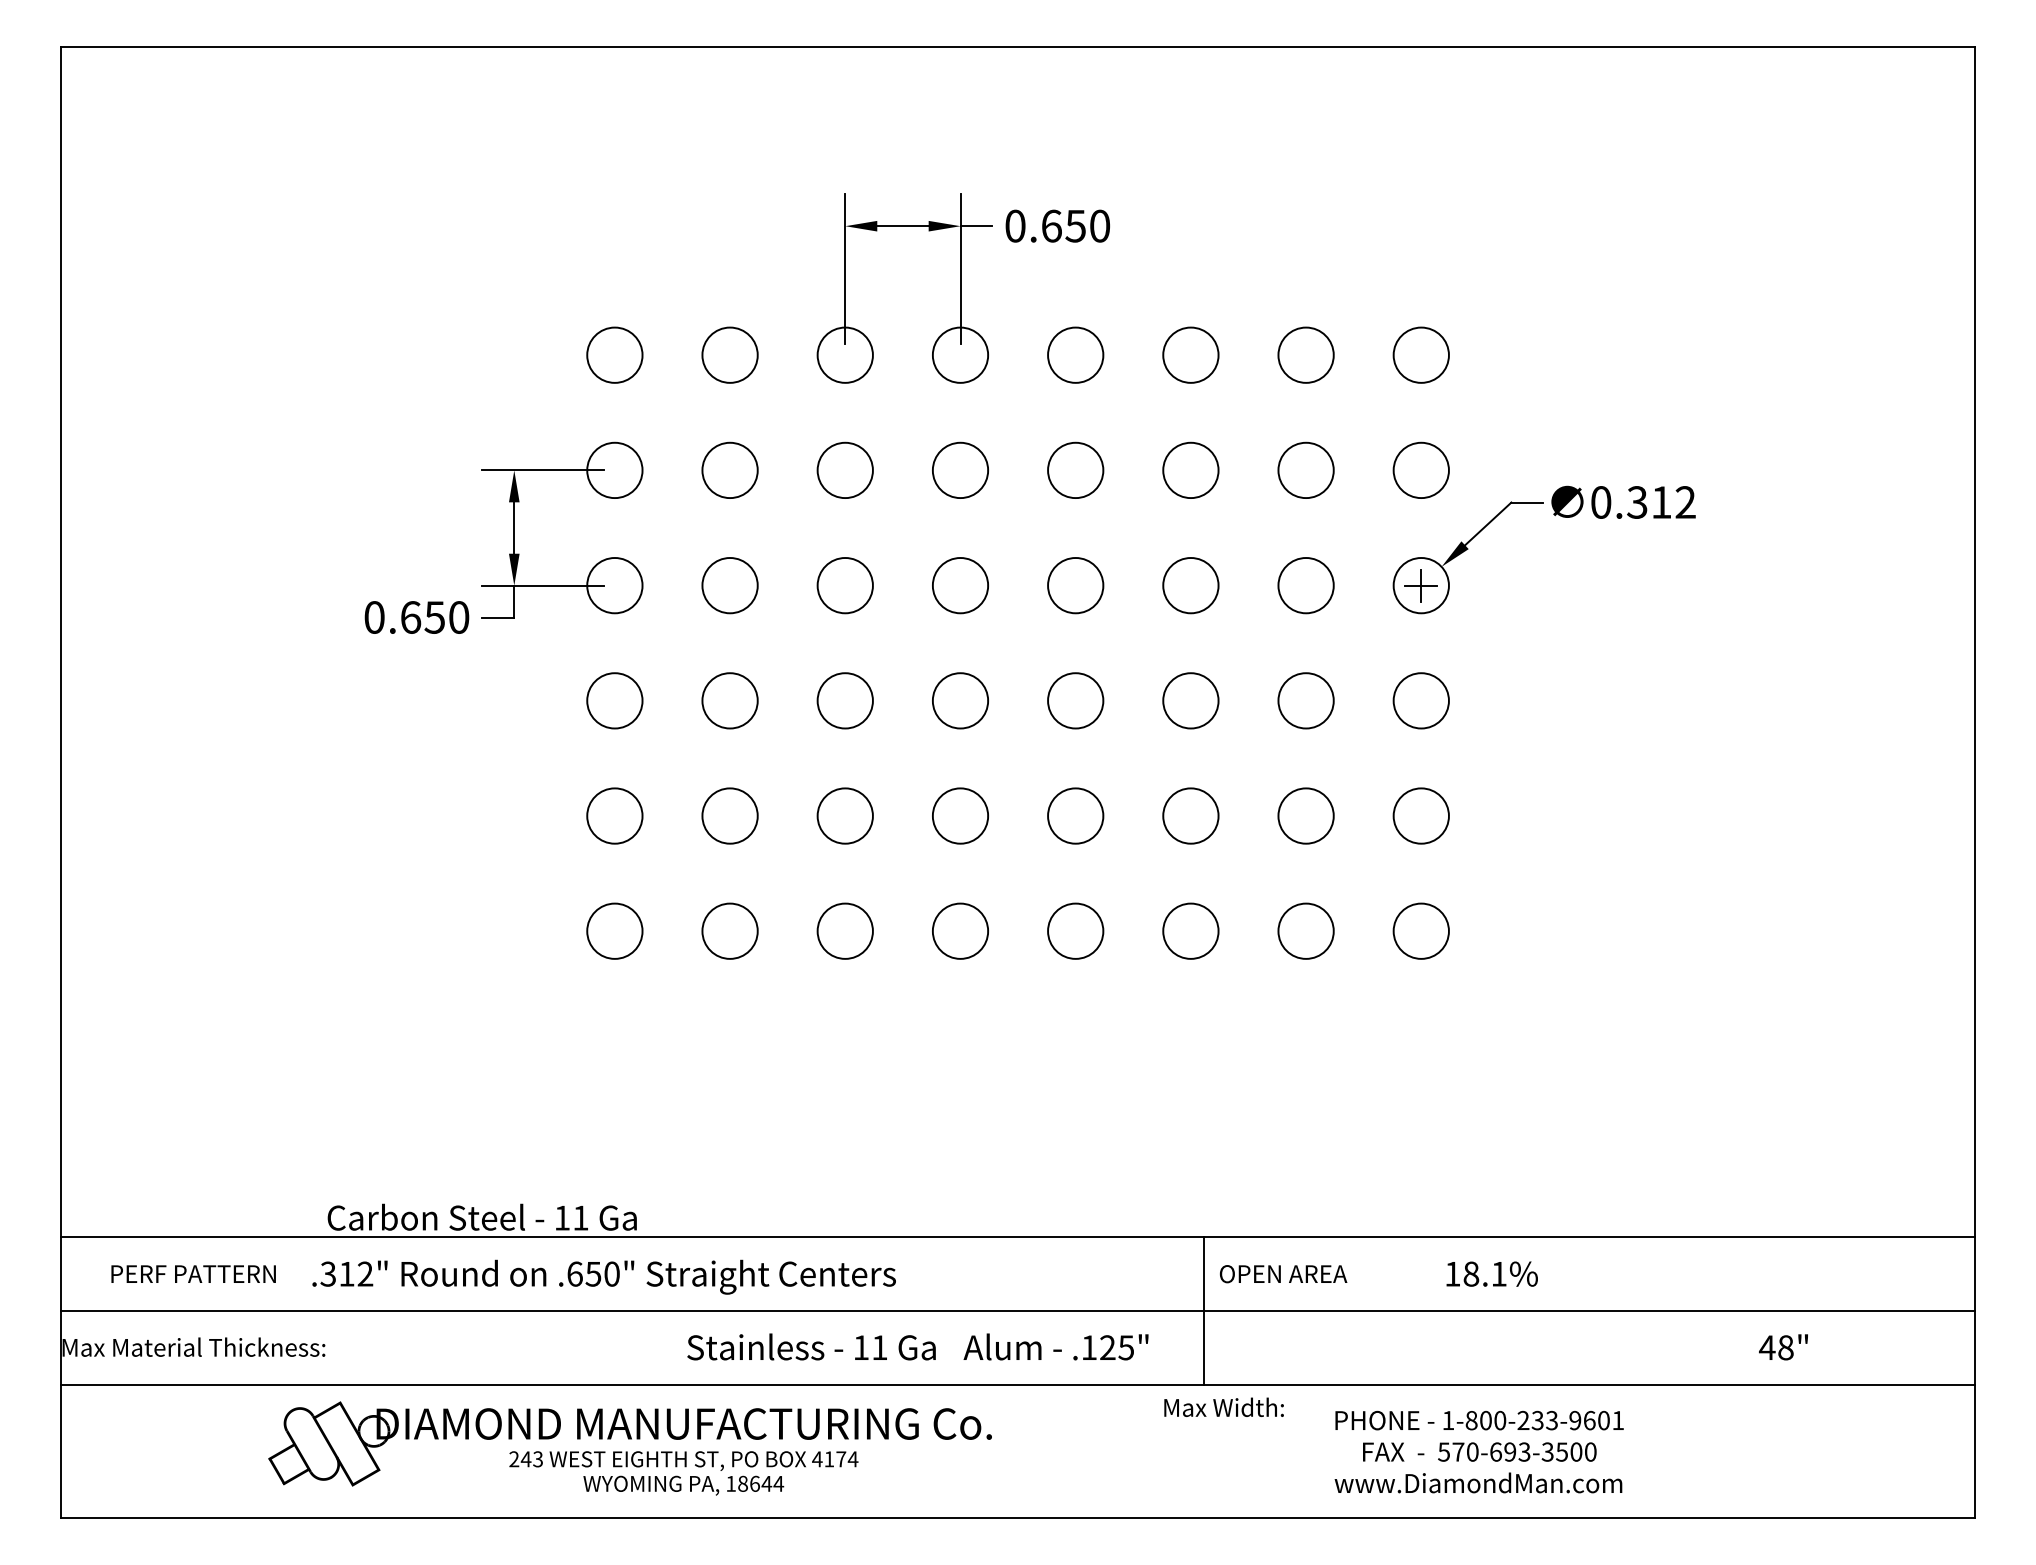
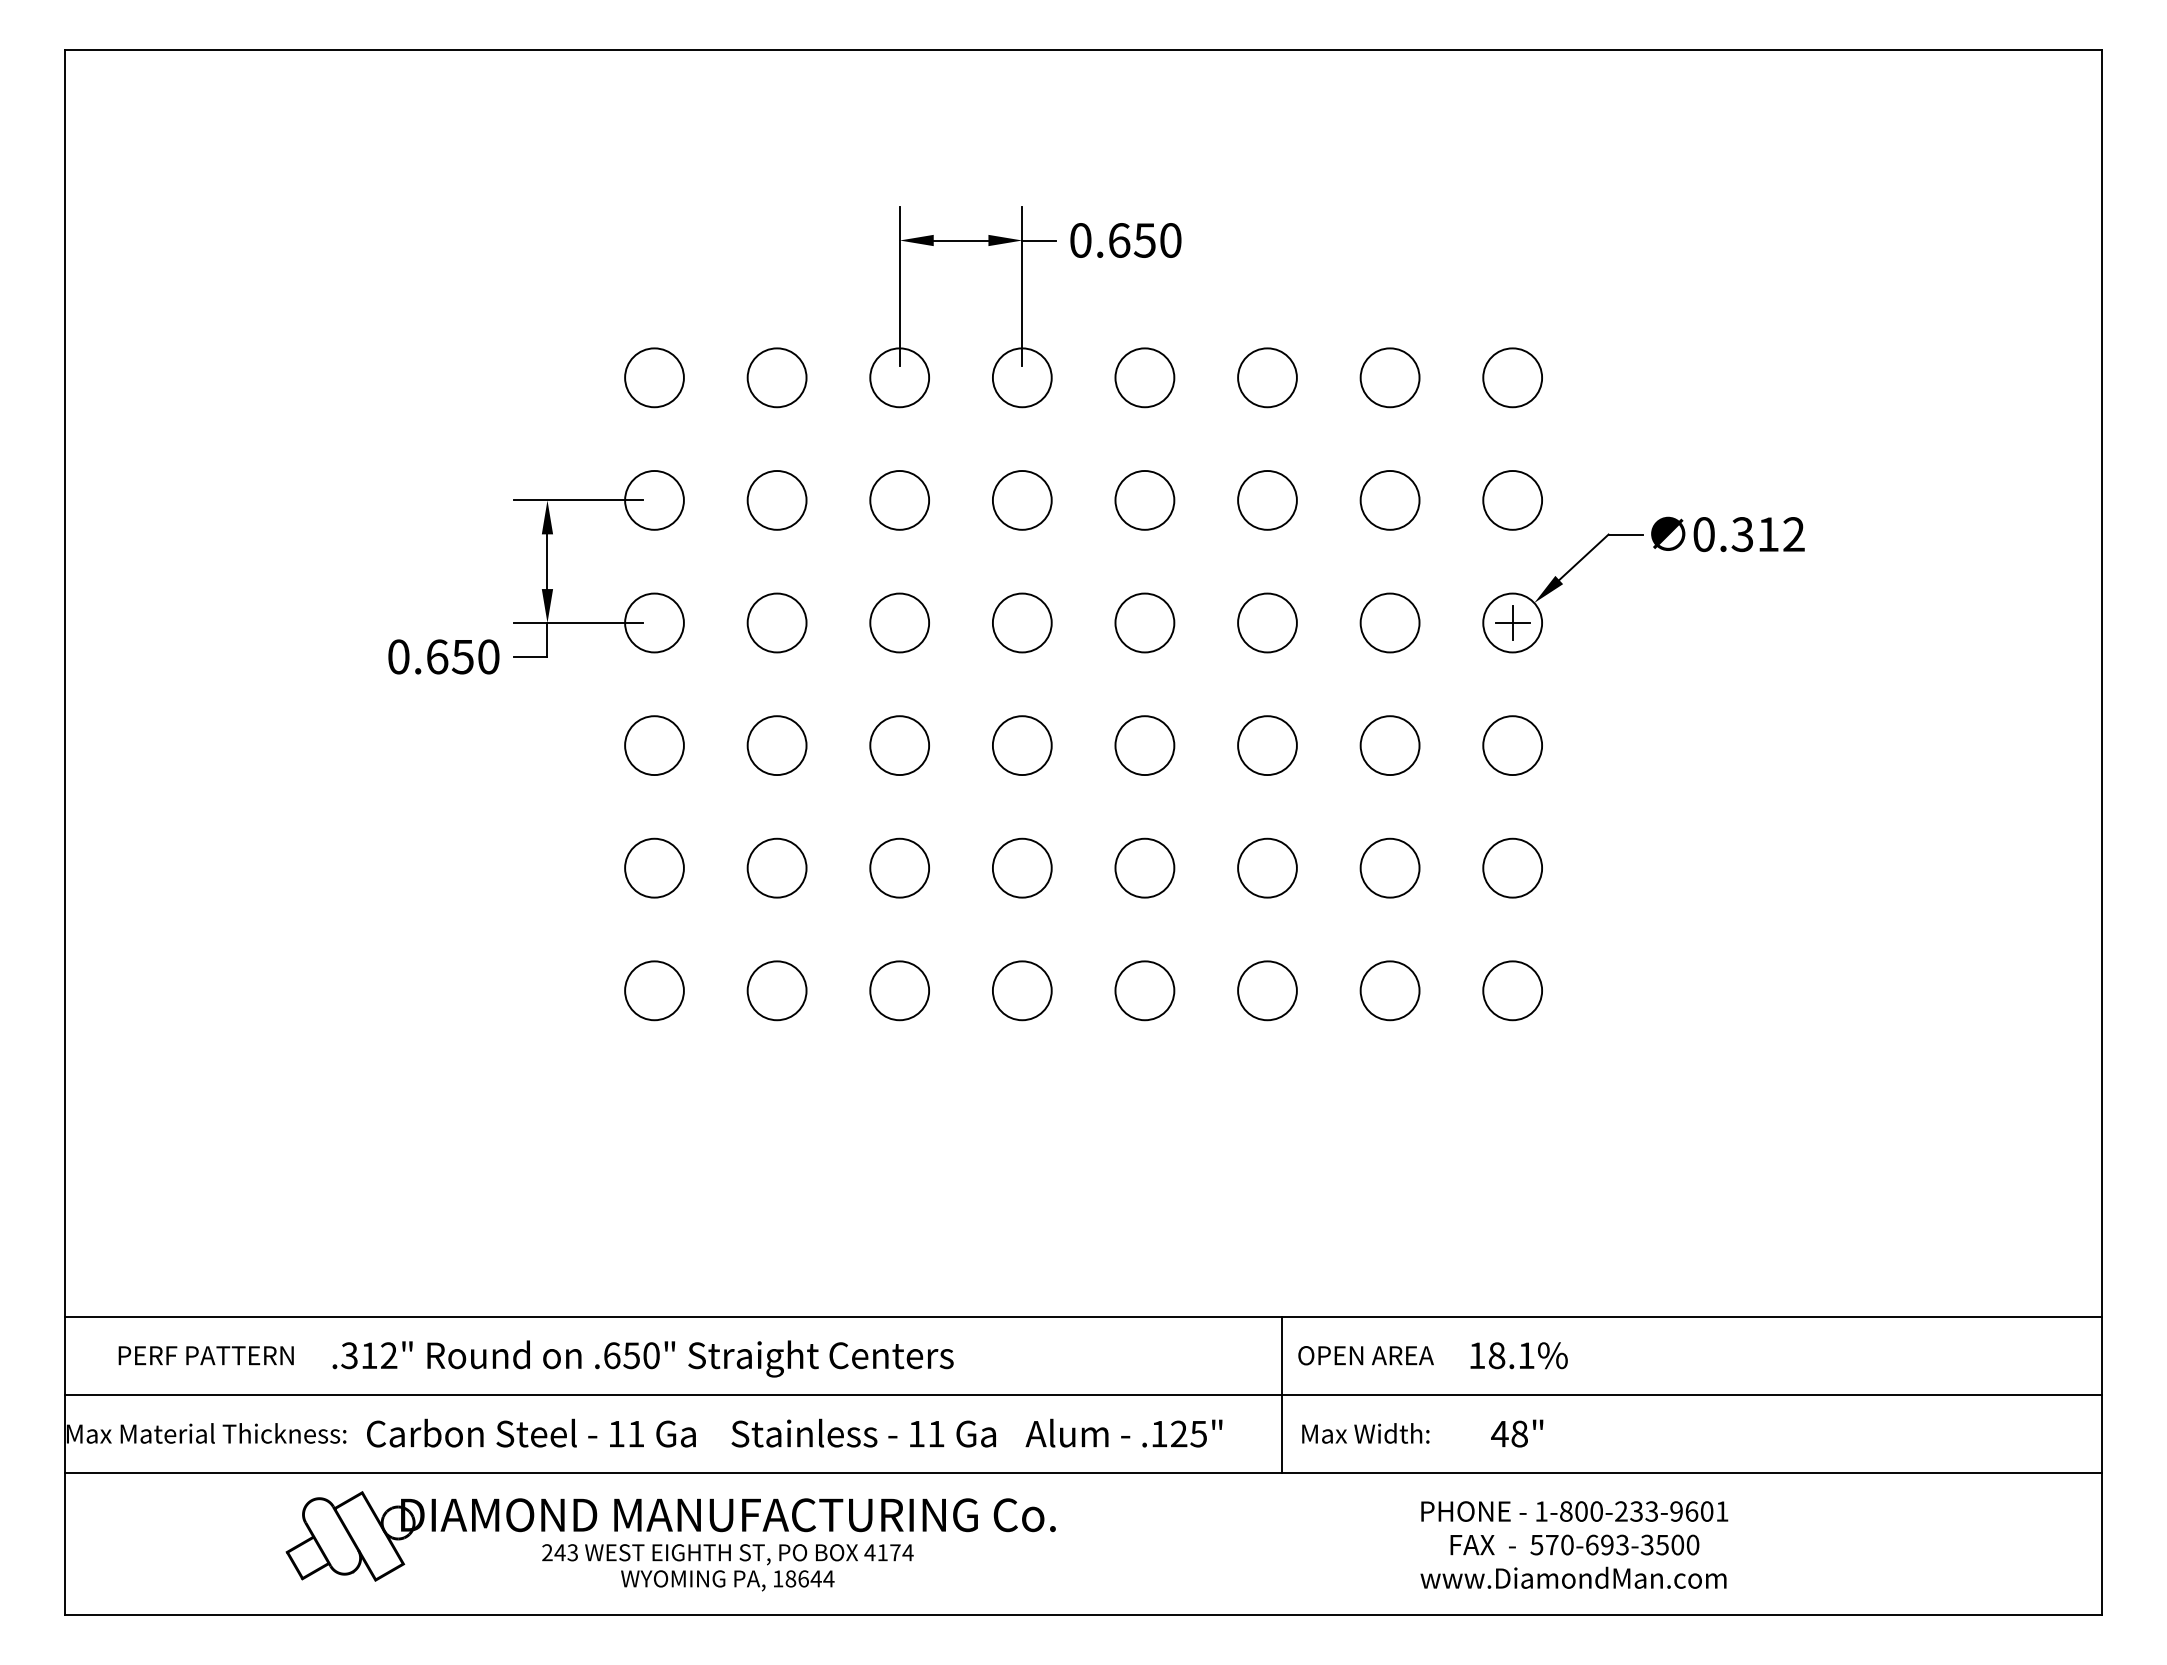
text: (482, 1216) -> (531, 1432), moved
text: (1491, 1273) -> (1518, 1355), moved
text: (1783, 1347) -> (1517, 1433), moved
text: (1223, 1407) -> (1365, 1433), moved

